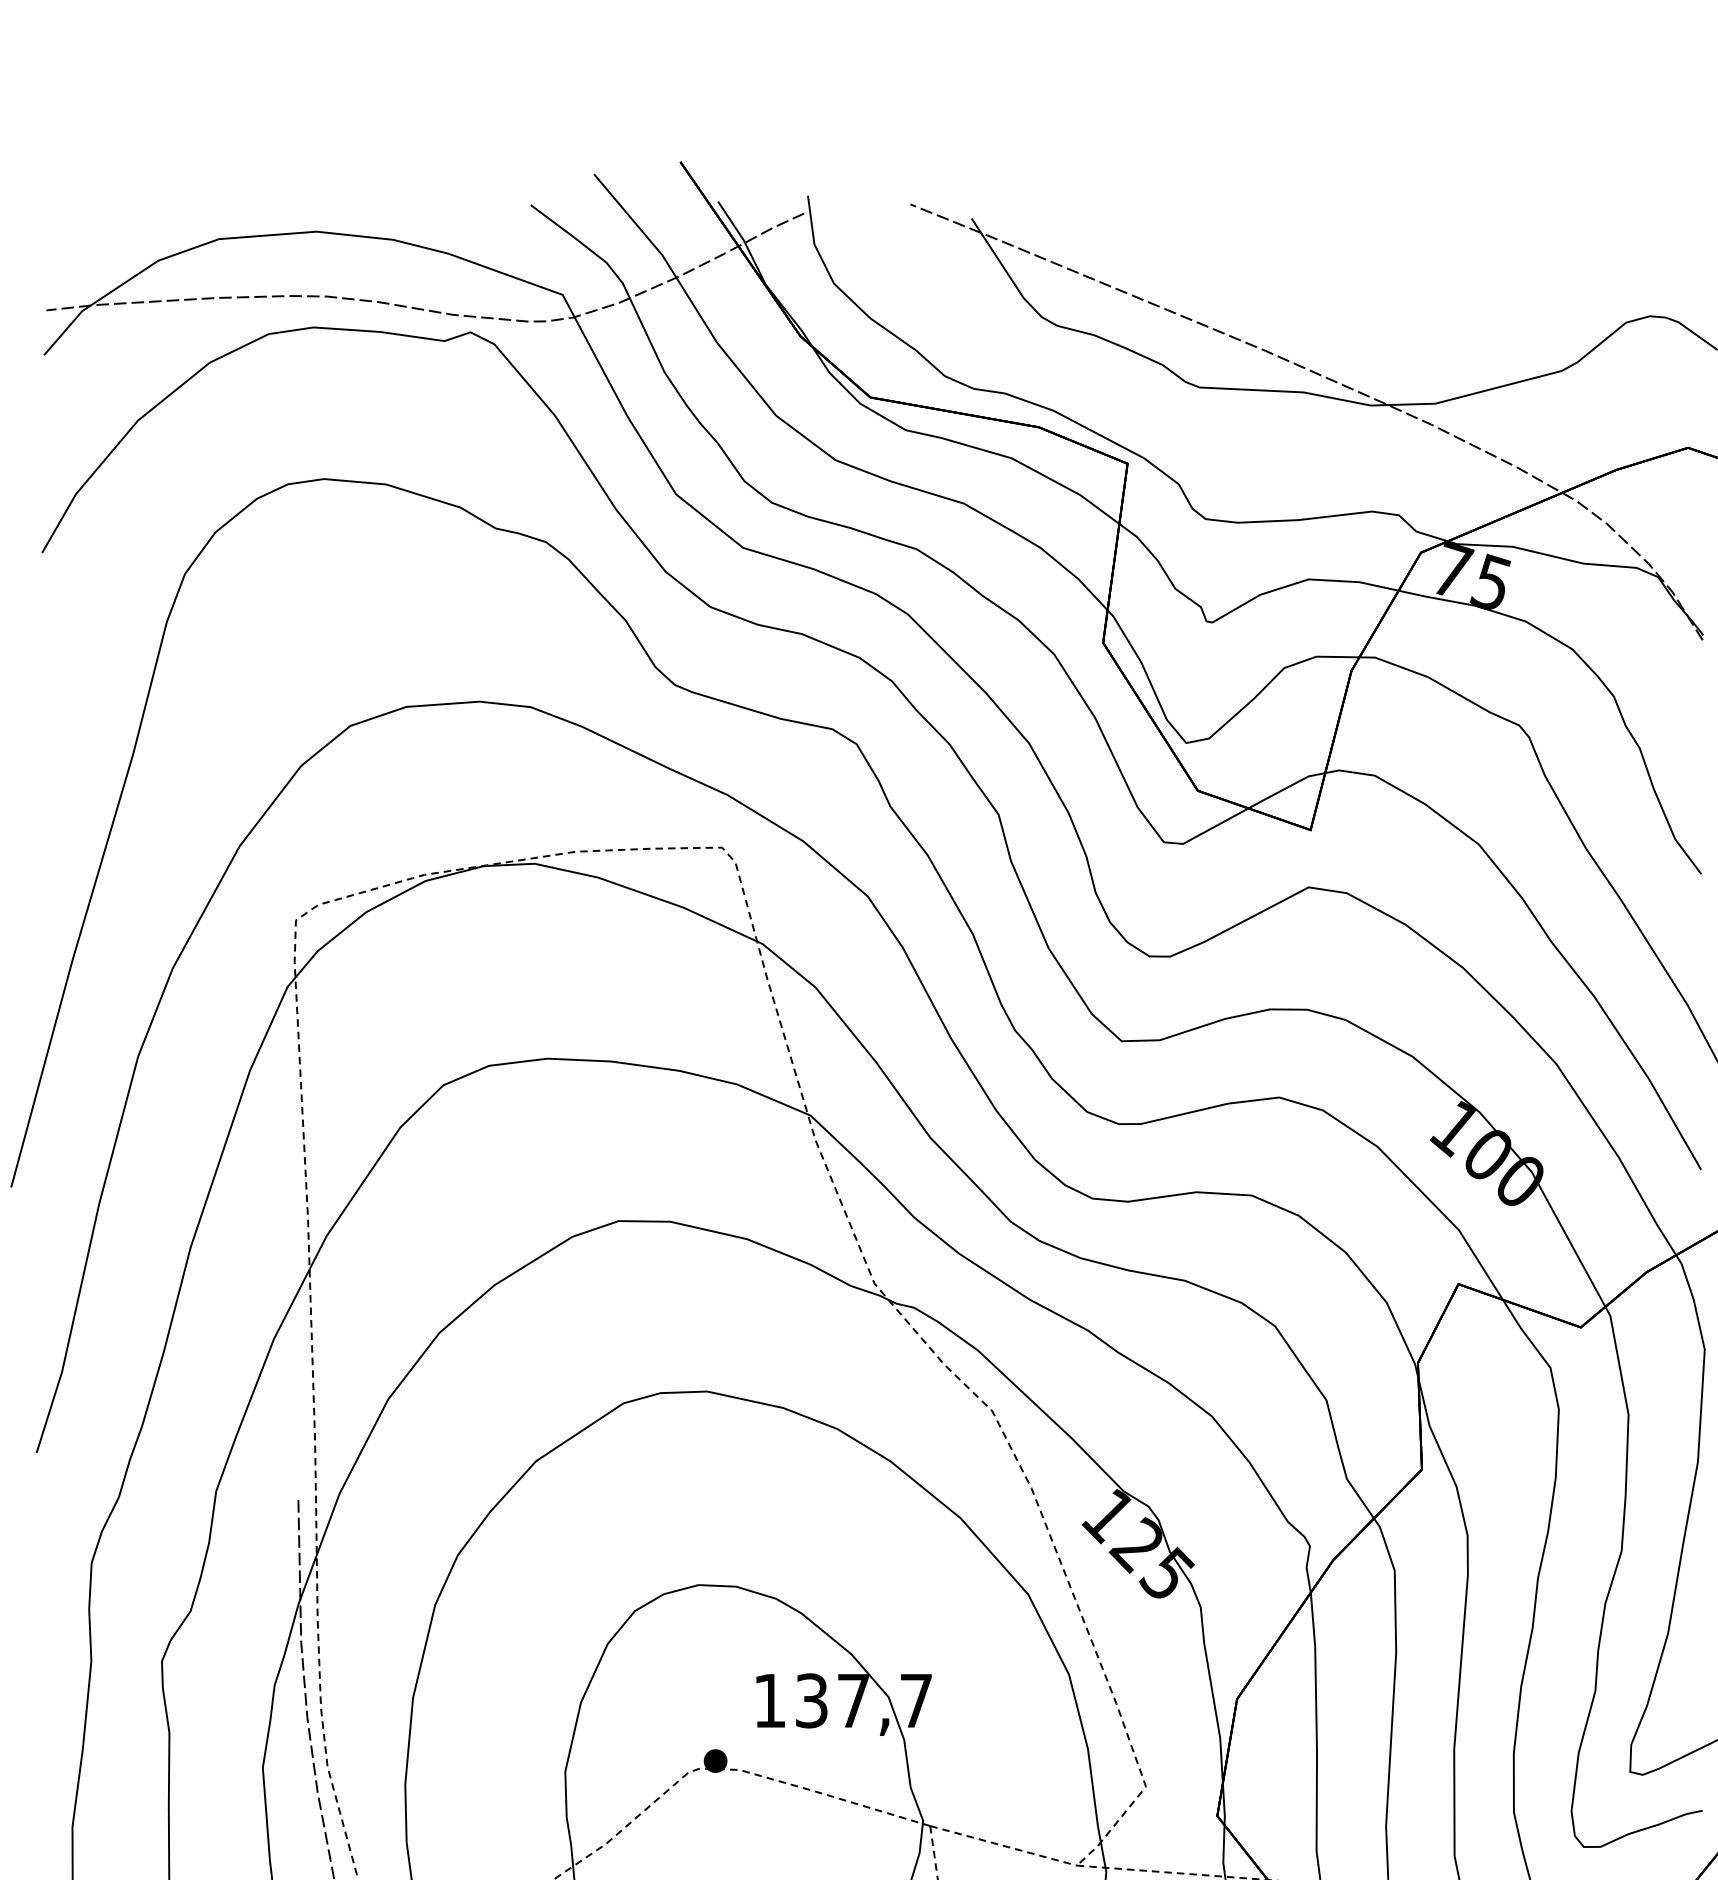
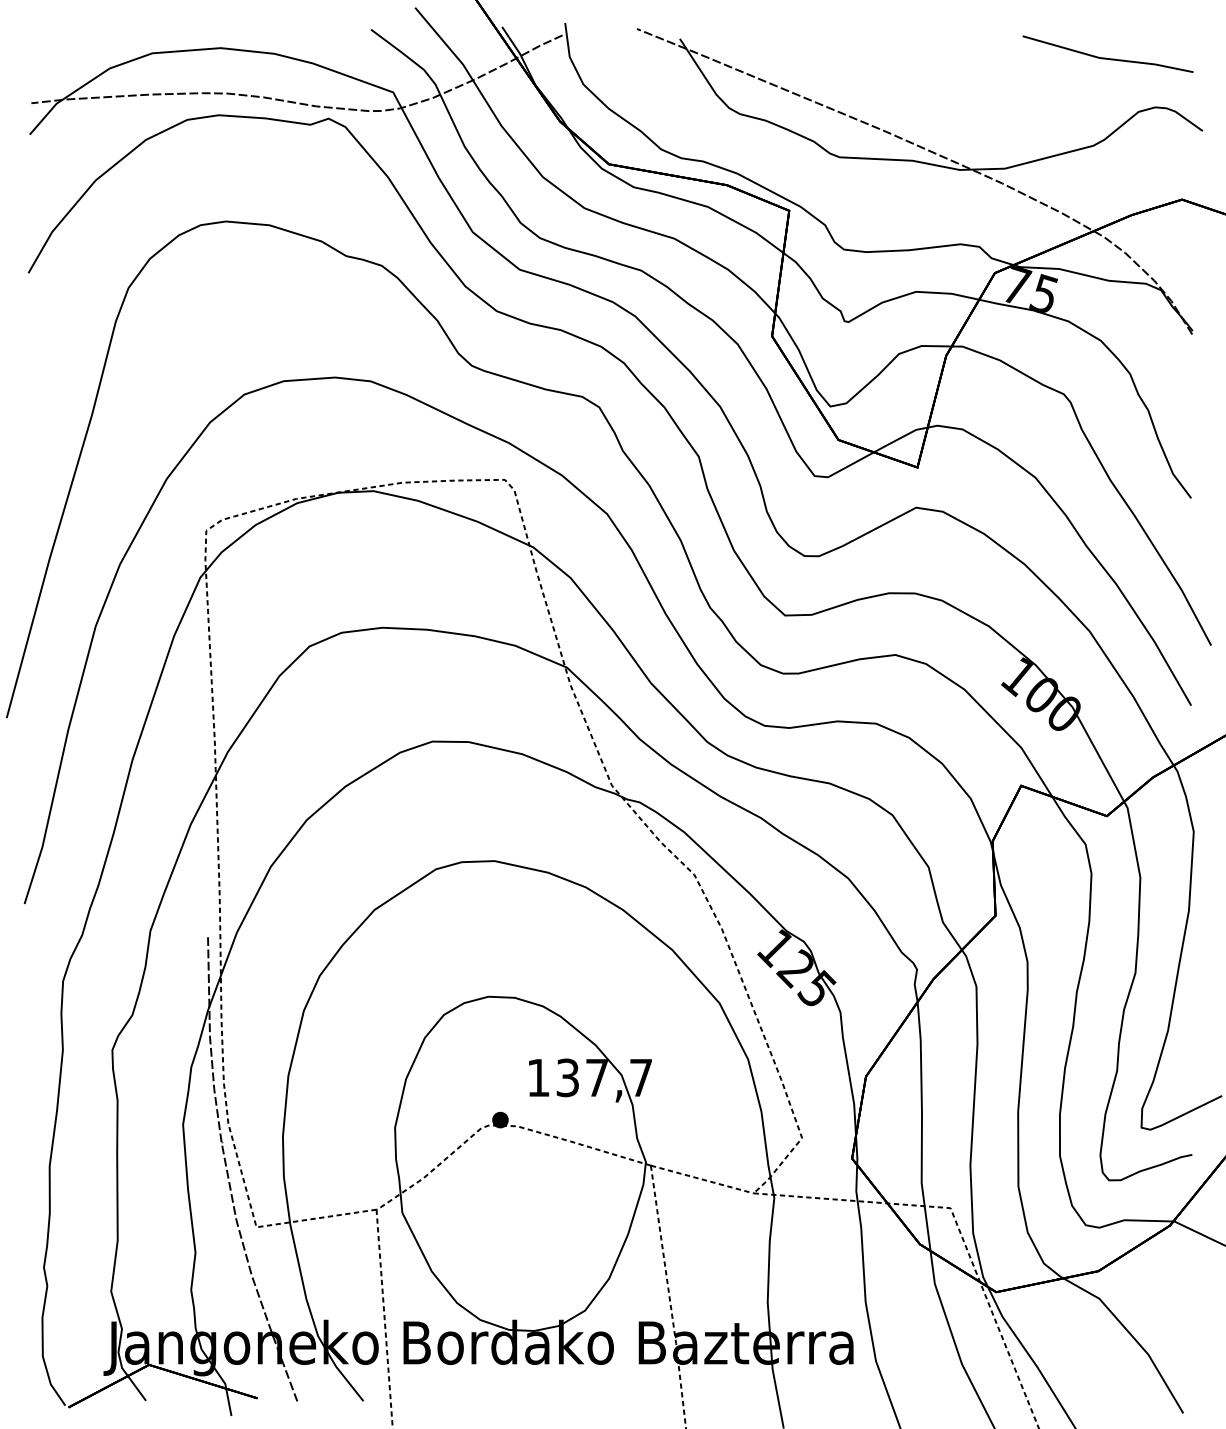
line: (1580, 245) -> (1106, 57), added

